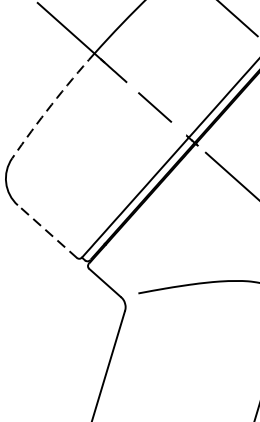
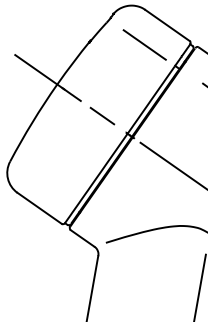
arc: (51, 104) -> (32, 122), dashed -> solid
line: (47, 231) -> (39, 208), dashed -> solid

